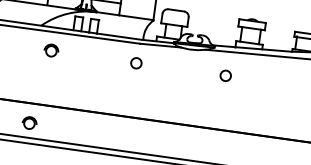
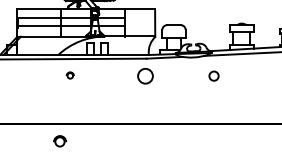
part: (51, 50) -> (70, 75), size x0.6
circle: (136, 62) -> (145, 75), size x1.6
circle: (225, 75) -> (213, 75), moved

